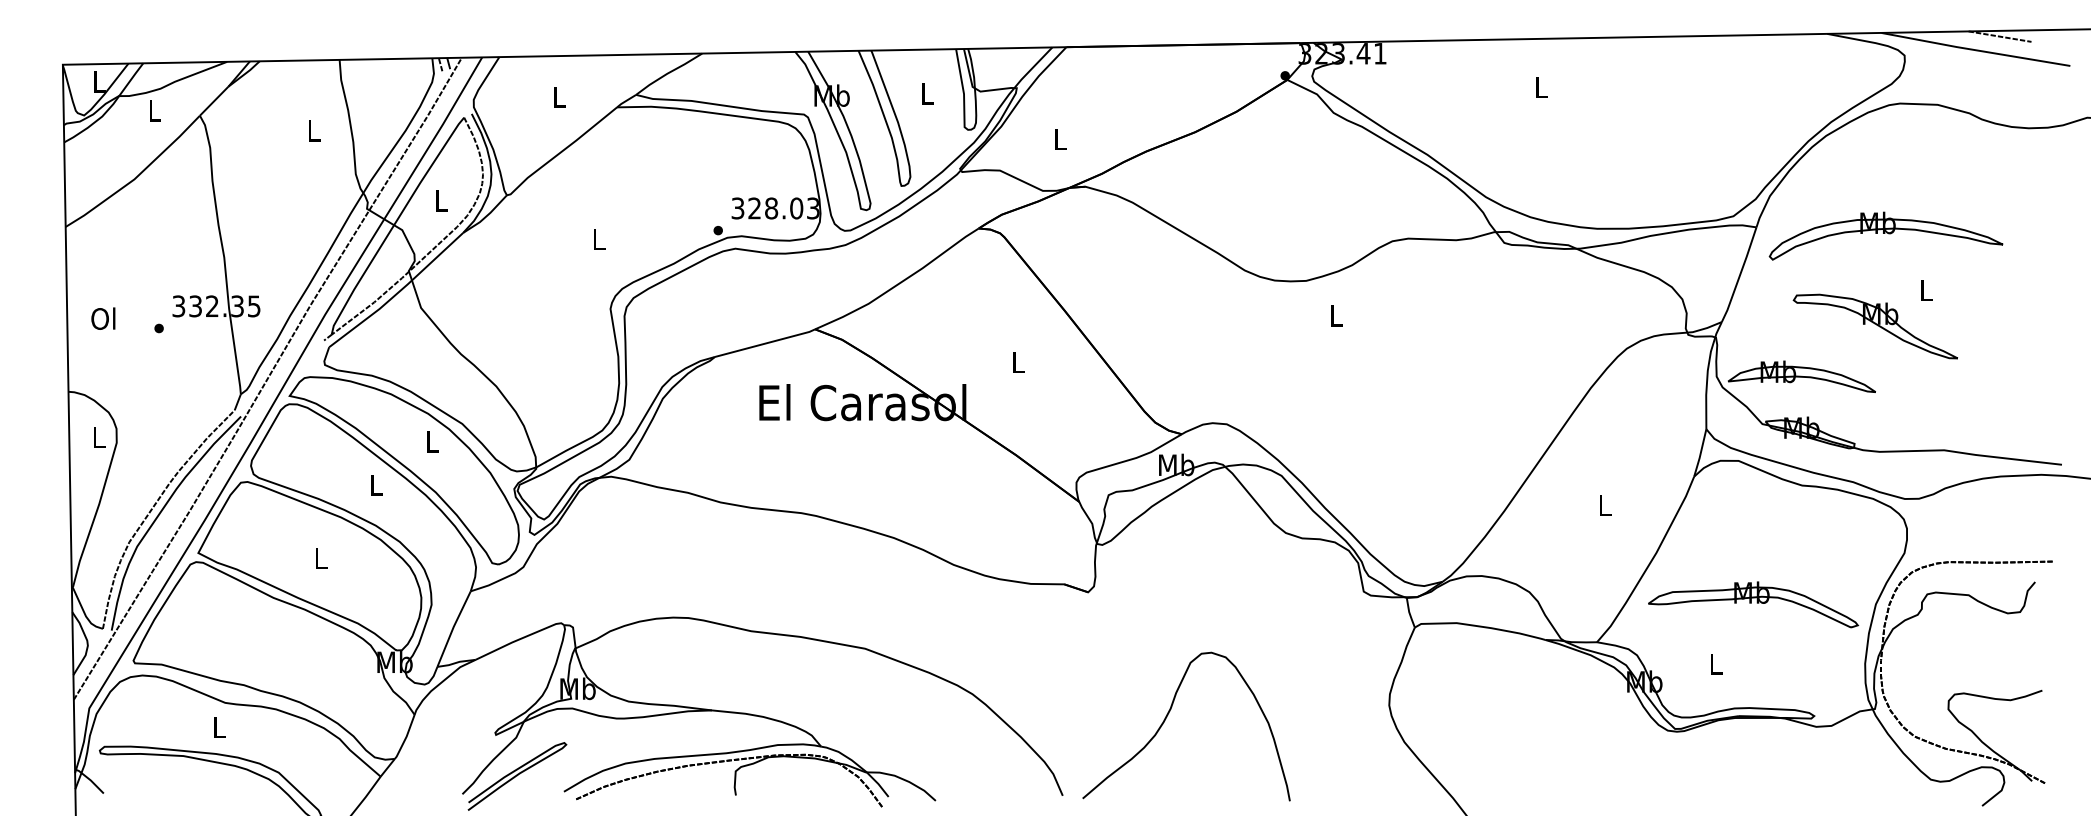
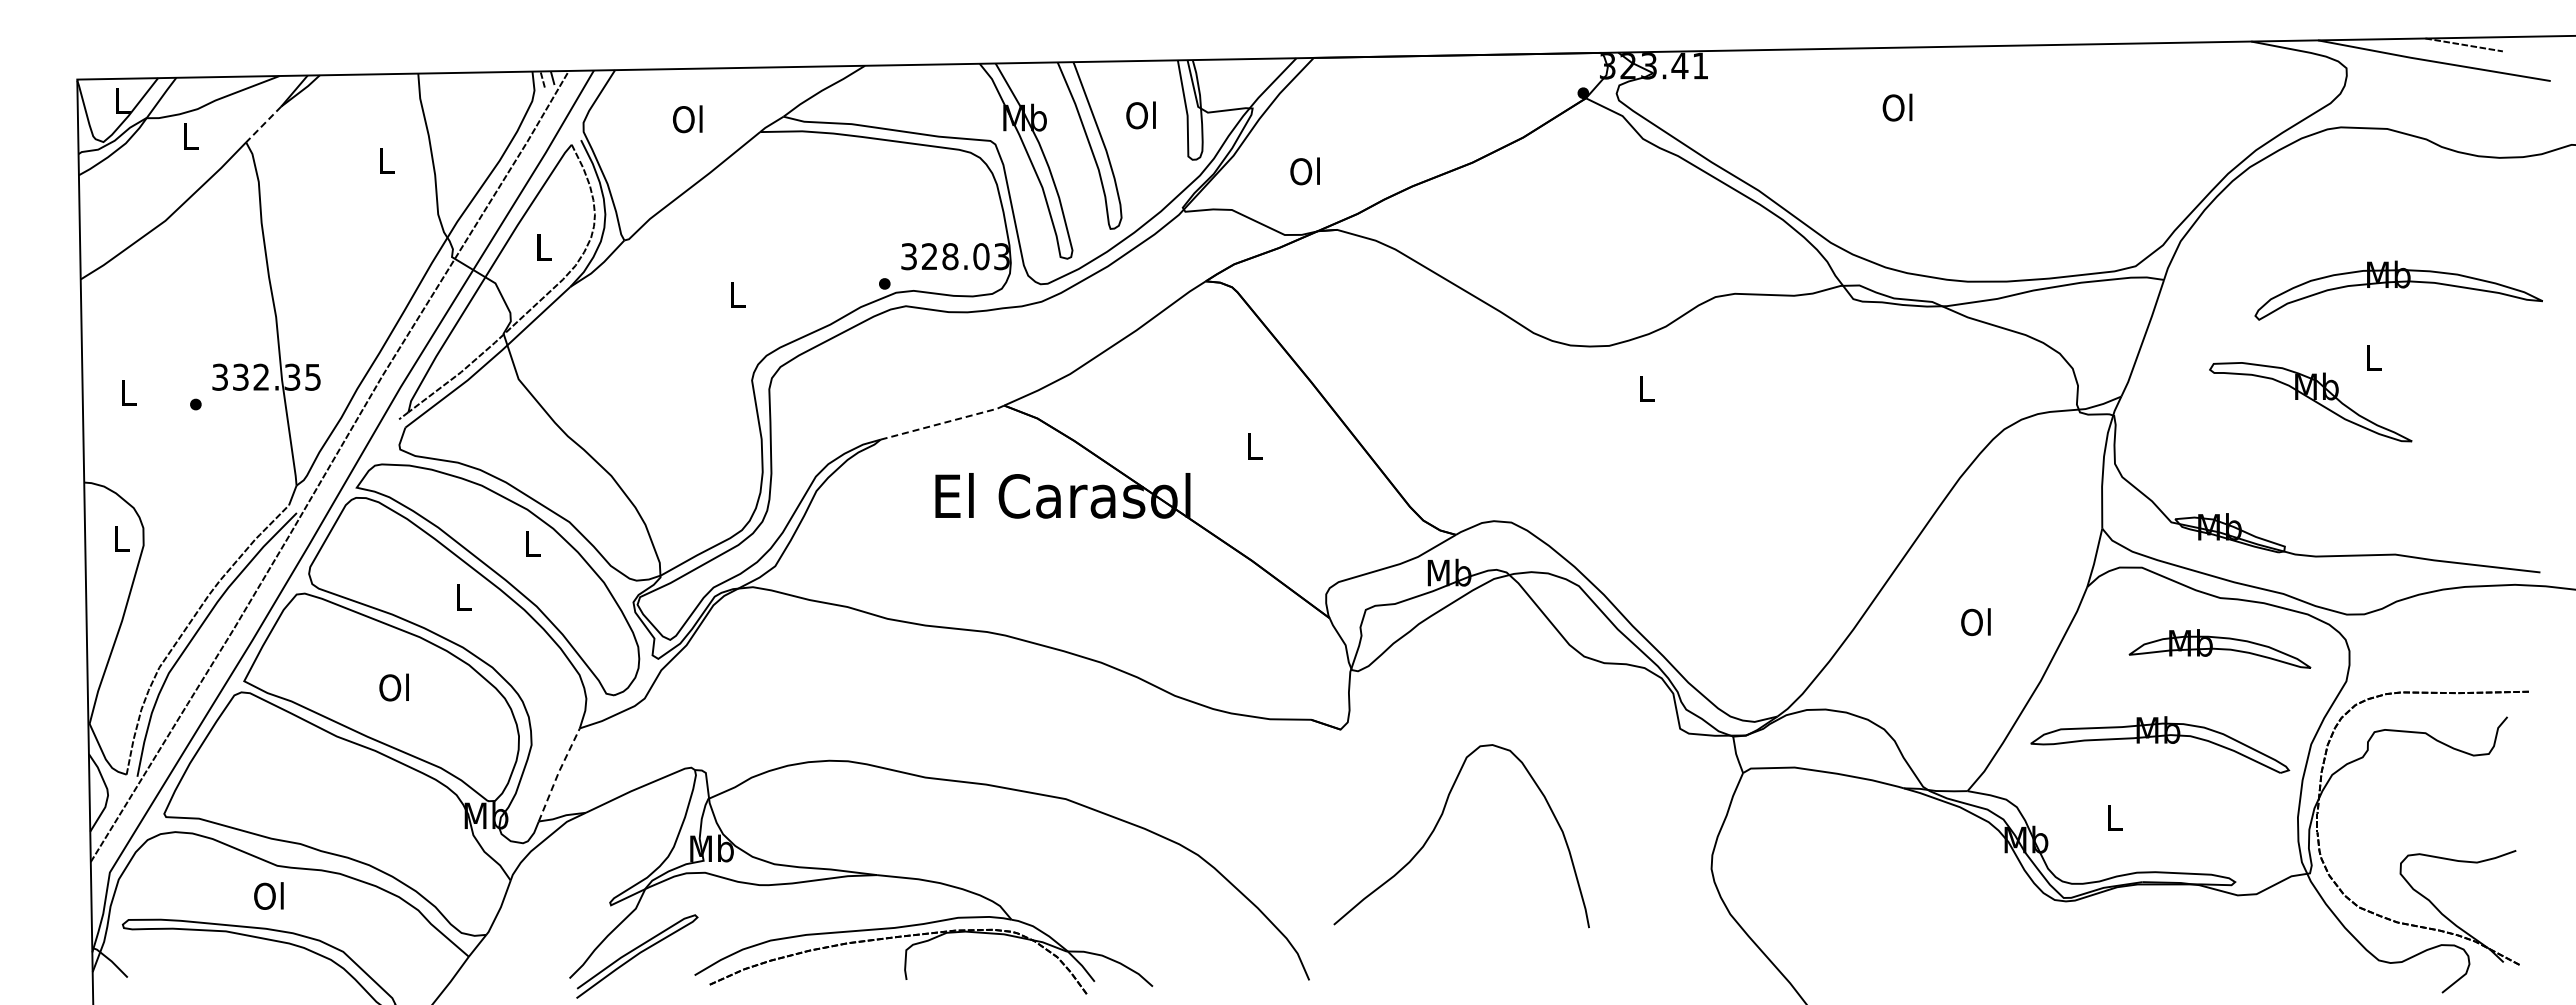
text: (1540, 87) -> (1897, 107), L -> Ol
text: (925, 93) -> (1140, 115), L -> Ol
text: (558, 97) -> (687, 119), L -> Ol
line: (214, 101) -> (263, 124), solid -> dashed
text: (1058, 139) -> (1304, 171), L -> Ol
part: (1885, 235) -> (2398, 290), moved
text: (102, 318) -> (126, 392), Ol -> L
line: (765, 343) -> (943, 423), solid -> dashed
part: (1801, 376) -> (2219, 648), moved
text: (1603, 505) -> (1975, 622), L -> Ol
text: (319, 558) -> (393, 687), L -> Ol
line: (453, 628) -> (558, 774), solid -> dashed
curve: (1166, 718) -> (1437, 825), moved
text: (218, 726) -> (268, 895), L -> Ol

